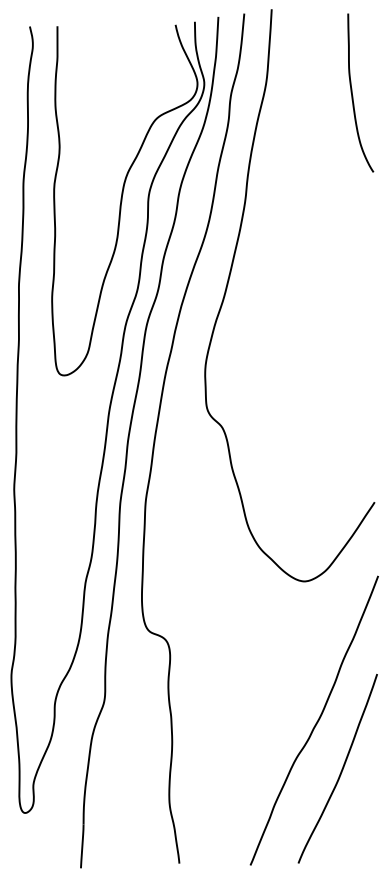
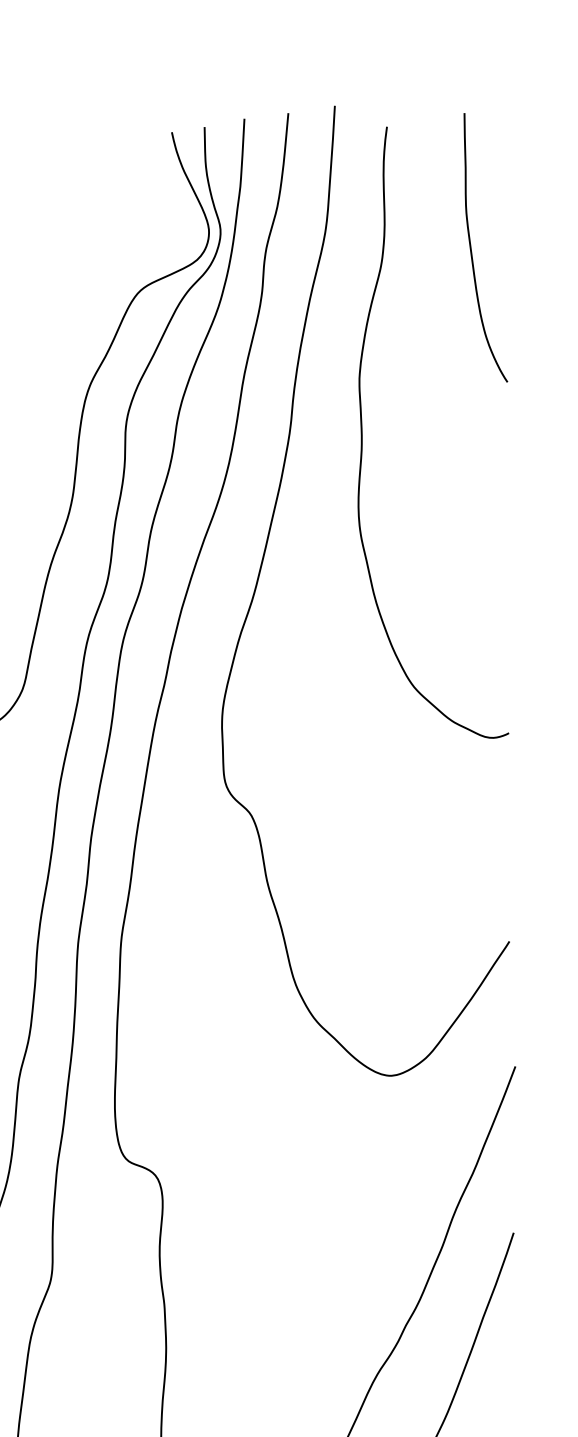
curve: (288, 201) -> (363, 431), added

